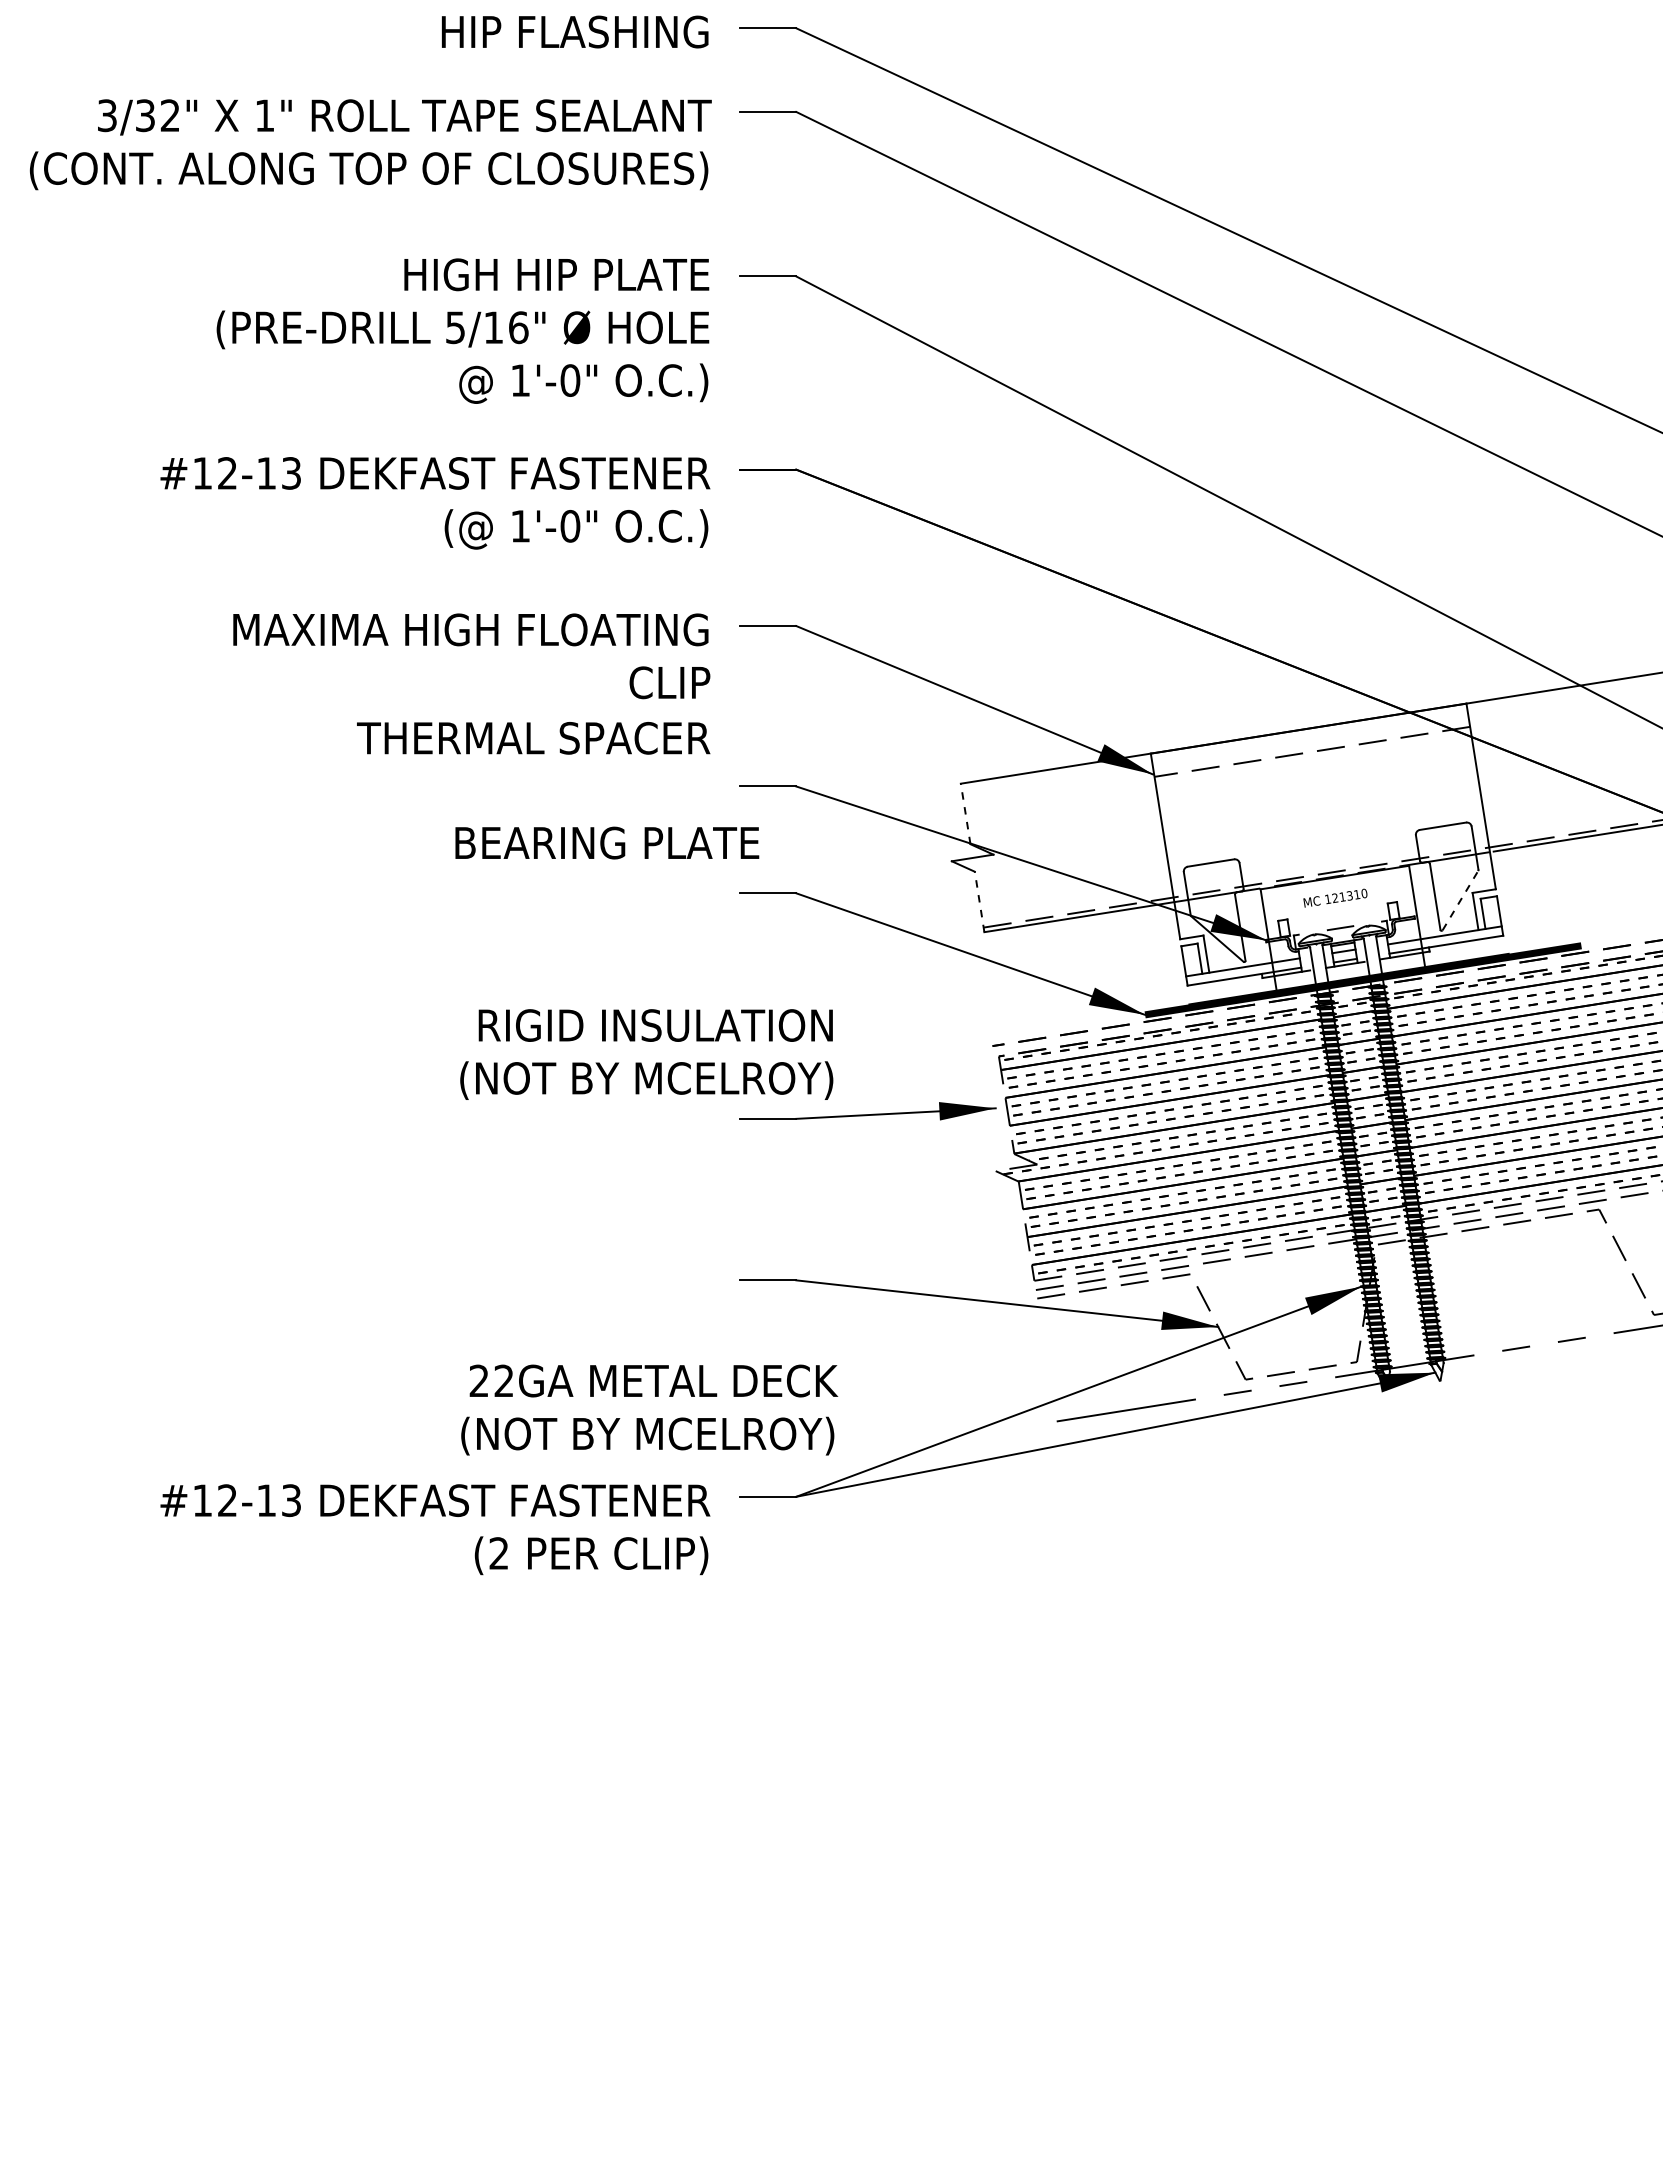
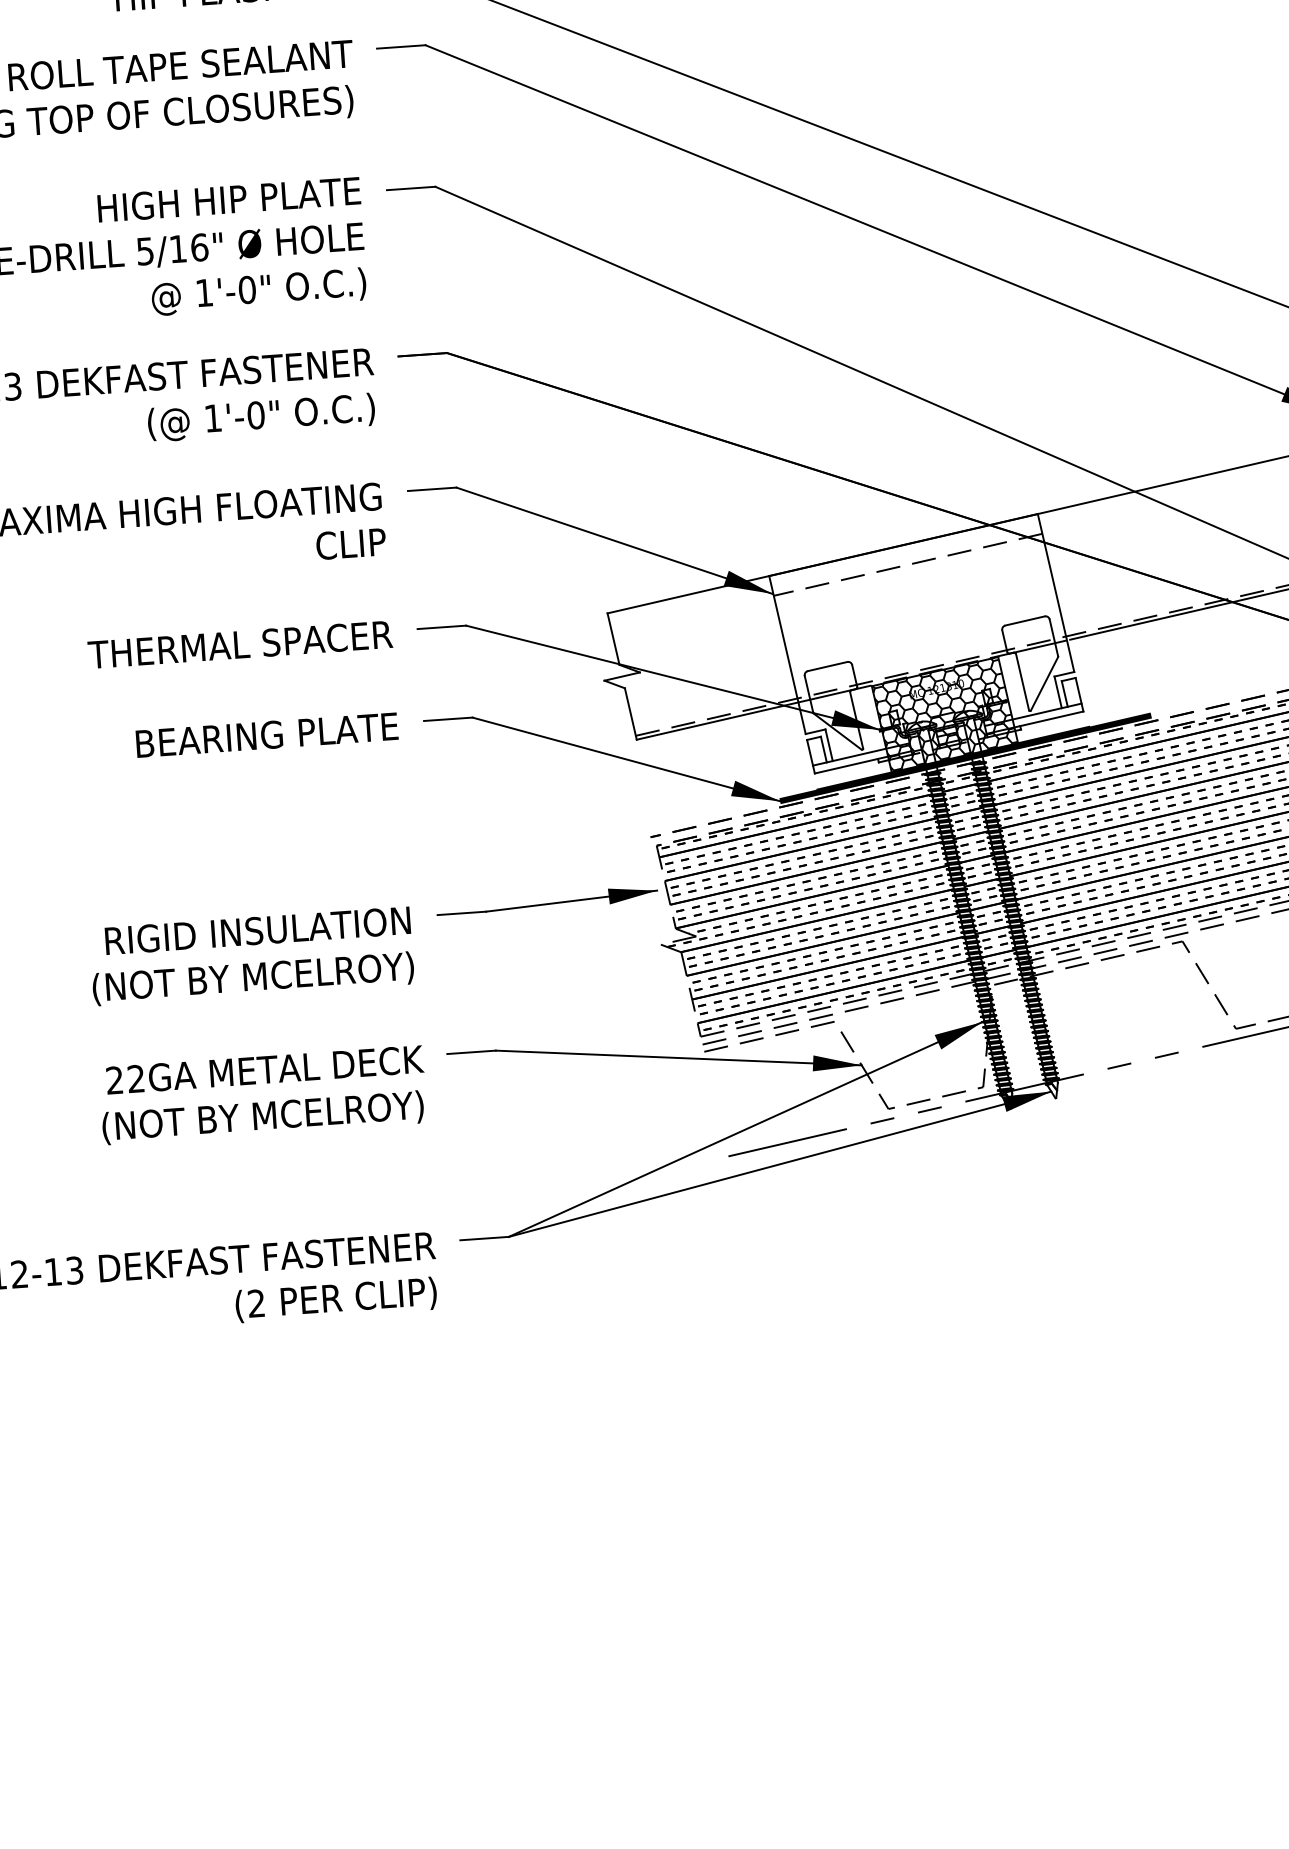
text: (533, 738) -> (240, 644), moved
line: (965, 813) -> (613, 638), dashed -> solid
text: (607, 842) -> (267, 734), moved
line: (1460, 900) -> (1044, 683), dashed -> solid
line: (979, 901) -> (630, 713), dashed -> solid
hatch: (1342, 929) -> (944, 715), added
text: (646, 1054) -> (251, 956), moved
text: (649, 1409) -> (263, 1094), moved

